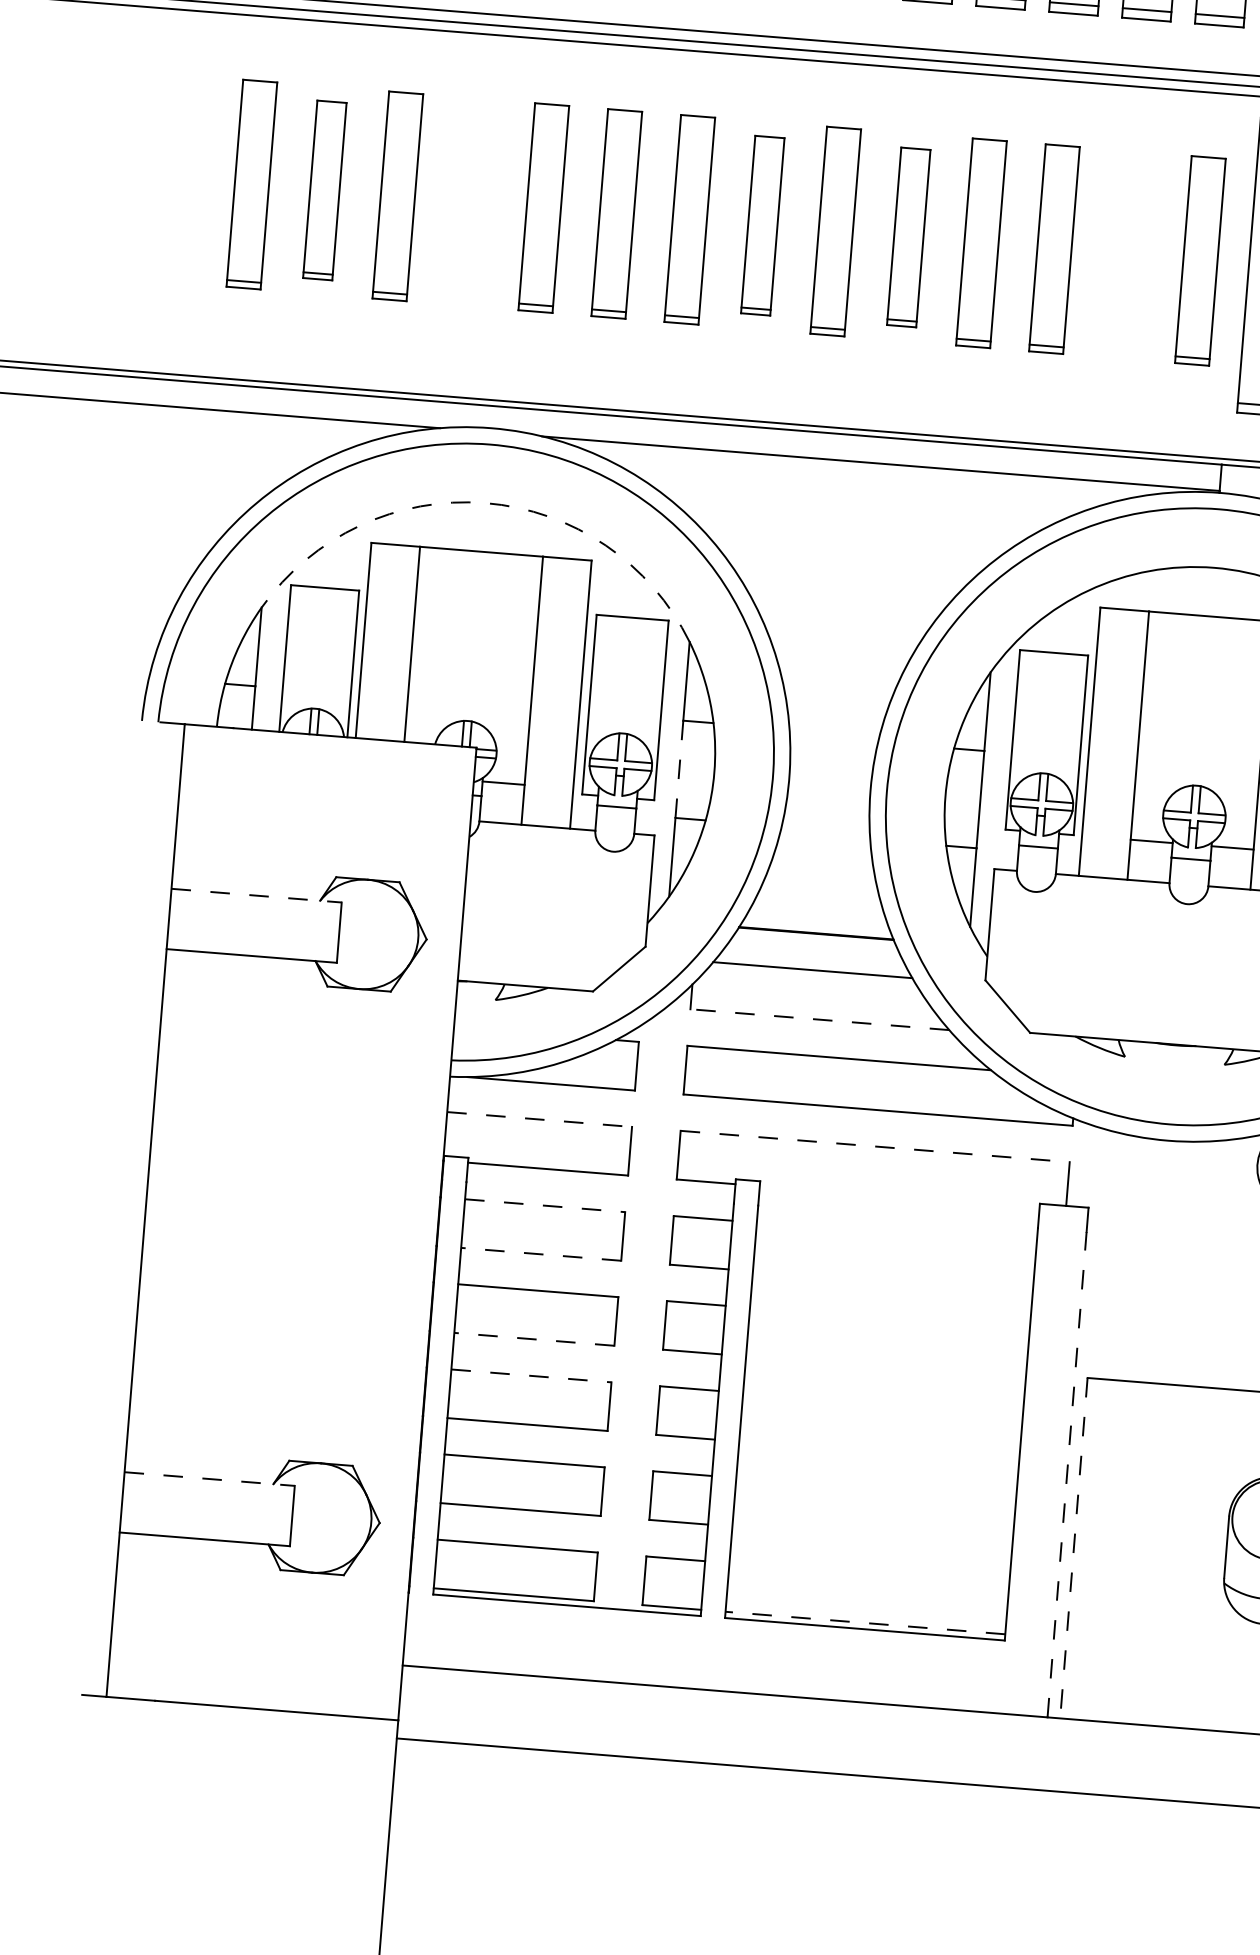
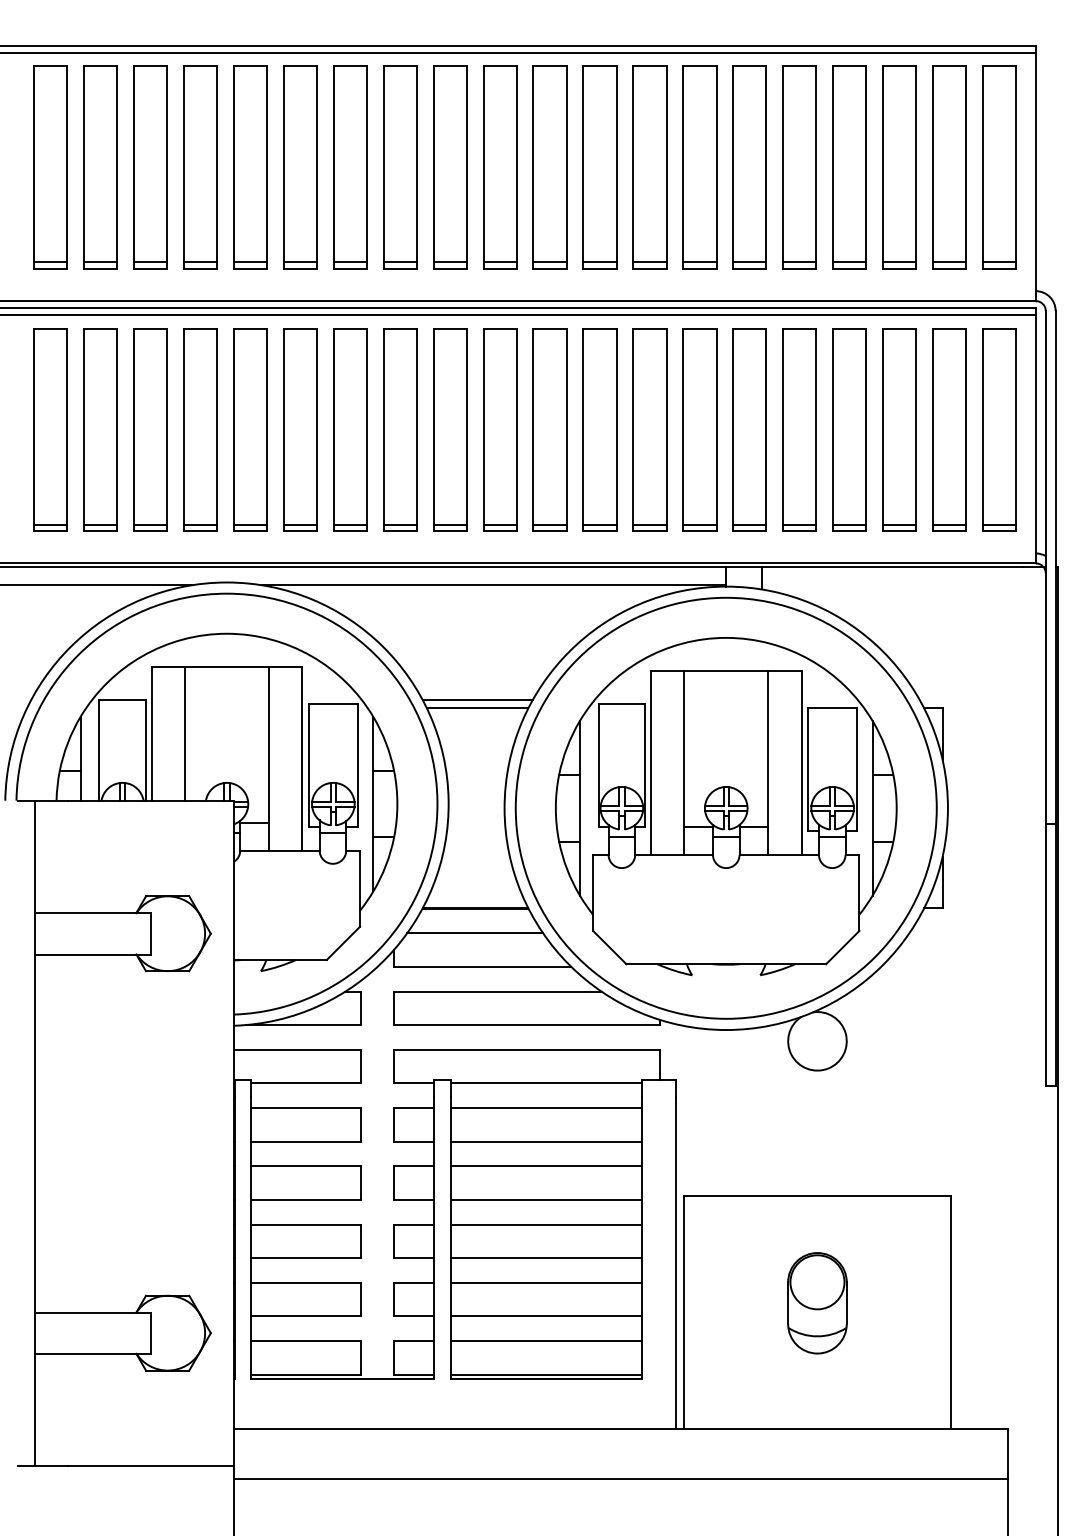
part: (251, 183) -> (50, 429), size x1.43
part: (324, 189) -> (100, 429), size x1.67
part: (397, 195) -> (150, 429), size x1.43
part: (470, 201) -> (200, 429), added
part: (543, 207) -> (250, 429), size x1.43
part: (616, 213) -> (300, 429), size x1.43
part: (689, 219) -> (350, 429), size x1.43
part: (762, 225) -> (400, 429), size x1.67
part: (836, 230) -> (450, 429), size x1.43
part: (909, 236) -> (500, 429), size x1.67
part: (980, 242) -> (549, 429), size x1.43
part: (1053, 248) -> (599, 429), size x1.43
part: (1126, 254) -> (649, 429), added
part: (1199, 260) -> (699, 429), size x1.43
arc: (484, 502) -> (226, 633), dashed -> solid
line: (843, 630) -> (477, 700), added
line: (842, 641) -> (477, 708), added
line: (679, 768) -> (373, 803), dashed -> solid
line: (257, 896) -> (93, 913), dashed -> solid
line: (819, 1019) -> (482, 966), dashed -> solid
line: (541, 1118) -> (298, 1049), dashed -> solid
line: (875, 1145) -> (527, 1049), dashed -> solid
line: (899, 1197) -> (546, 1083), added
line: (544, 1205) -> (305, 1108), dashed -> solid
line: (896, 1234) -> (546, 1108), added
line: (540, 1254) -> (305, 1141), dashed -> solid
line: (892, 1282) -> (546, 1141), added
line: (889, 1319) -> (546, 1166), added
line: (533, 1338) -> (305, 1199), dashed -> solid
line: (885, 1367) -> (546, 1199), added
line: (530, 1375) -> (305, 1224), dashed -> solid
line: (882, 1403) -> (546, 1224), added
line: (878, 1453) -> (546, 1258), added
line: (1066, 1474) -> (675, 1262), dashed -> solid
line: (210, 1479) -> (93, 1312), dashed -> solid
line: (876, 1488) -> (546, 1282), added
line: (872, 1538) -> (546, 1316), added
line: (1074, 1548) -> (684, 1312), dashed -> solid
line: (869, 1574) -> (546, 1341), added
line: (865, 1622) -> (546, 1374), dashed -> solid

